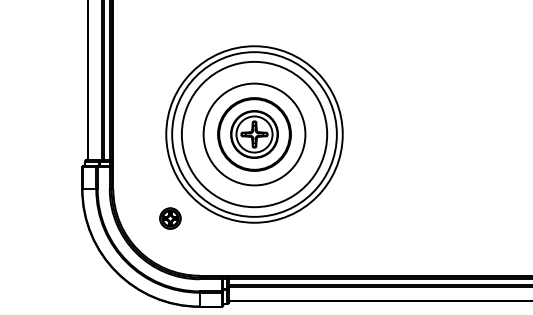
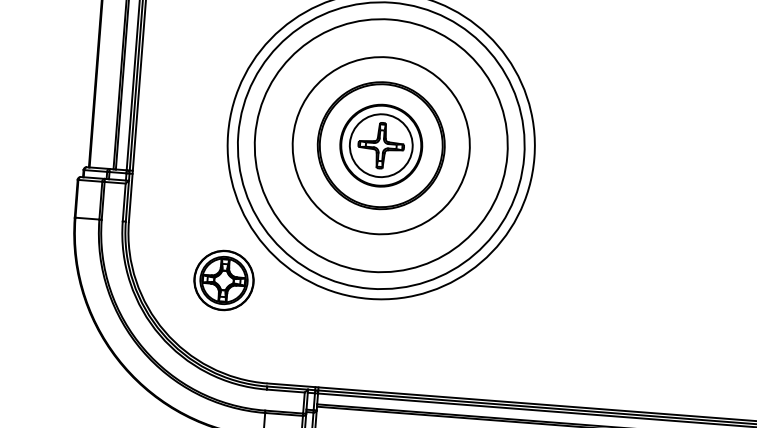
part: (170, 218) -> (224, 280), size x1.67

